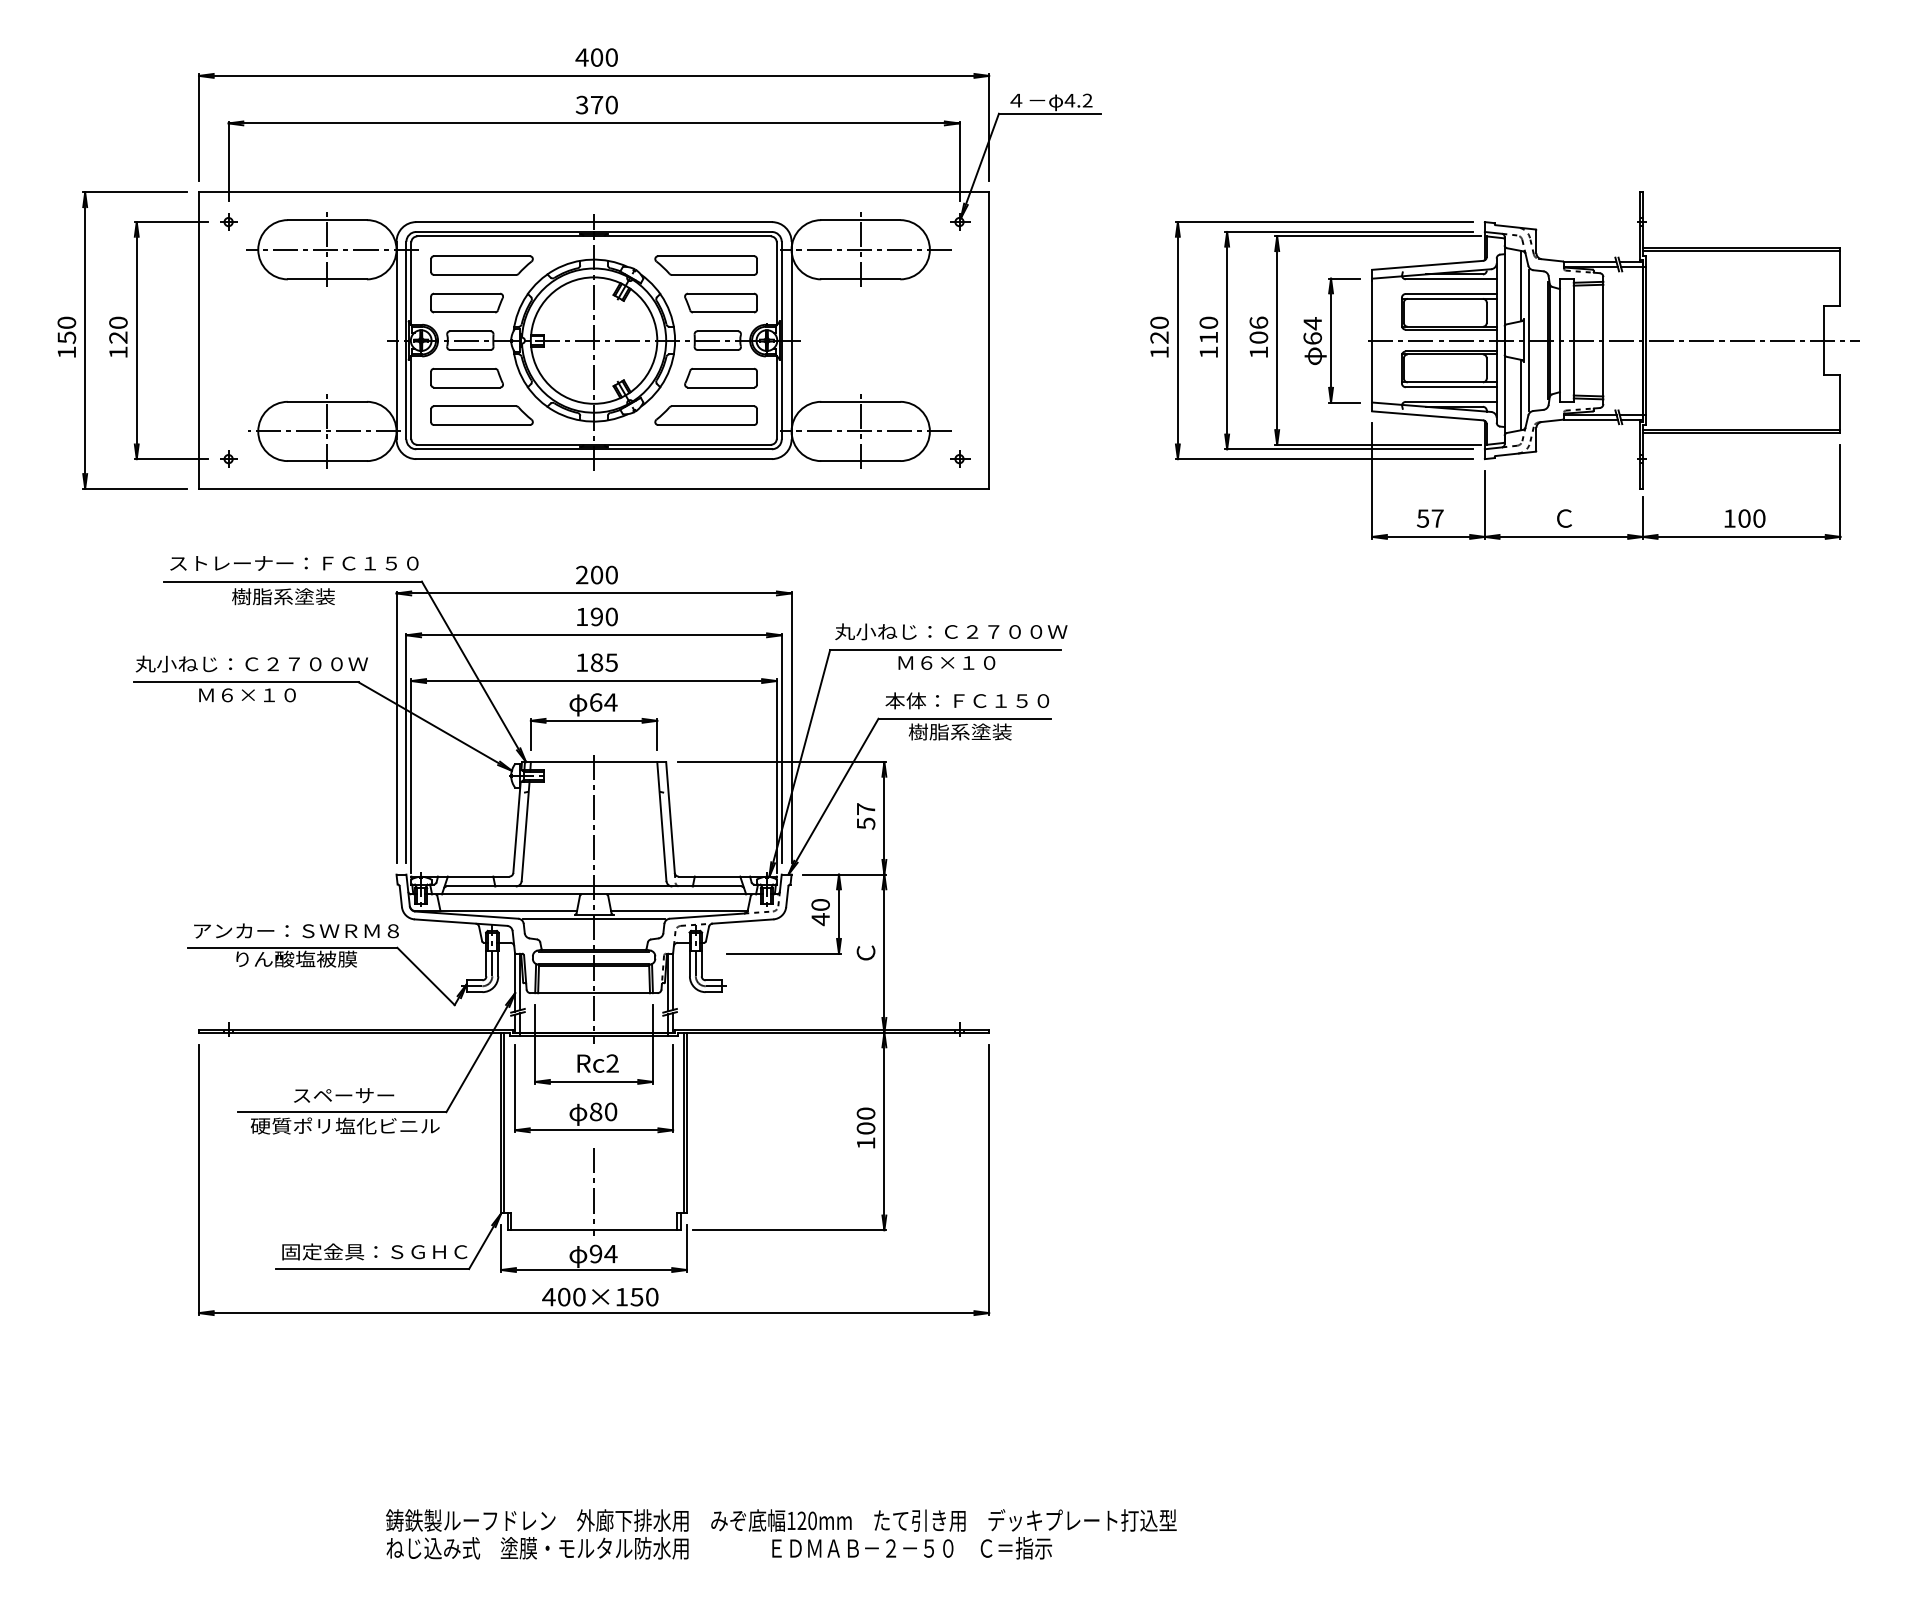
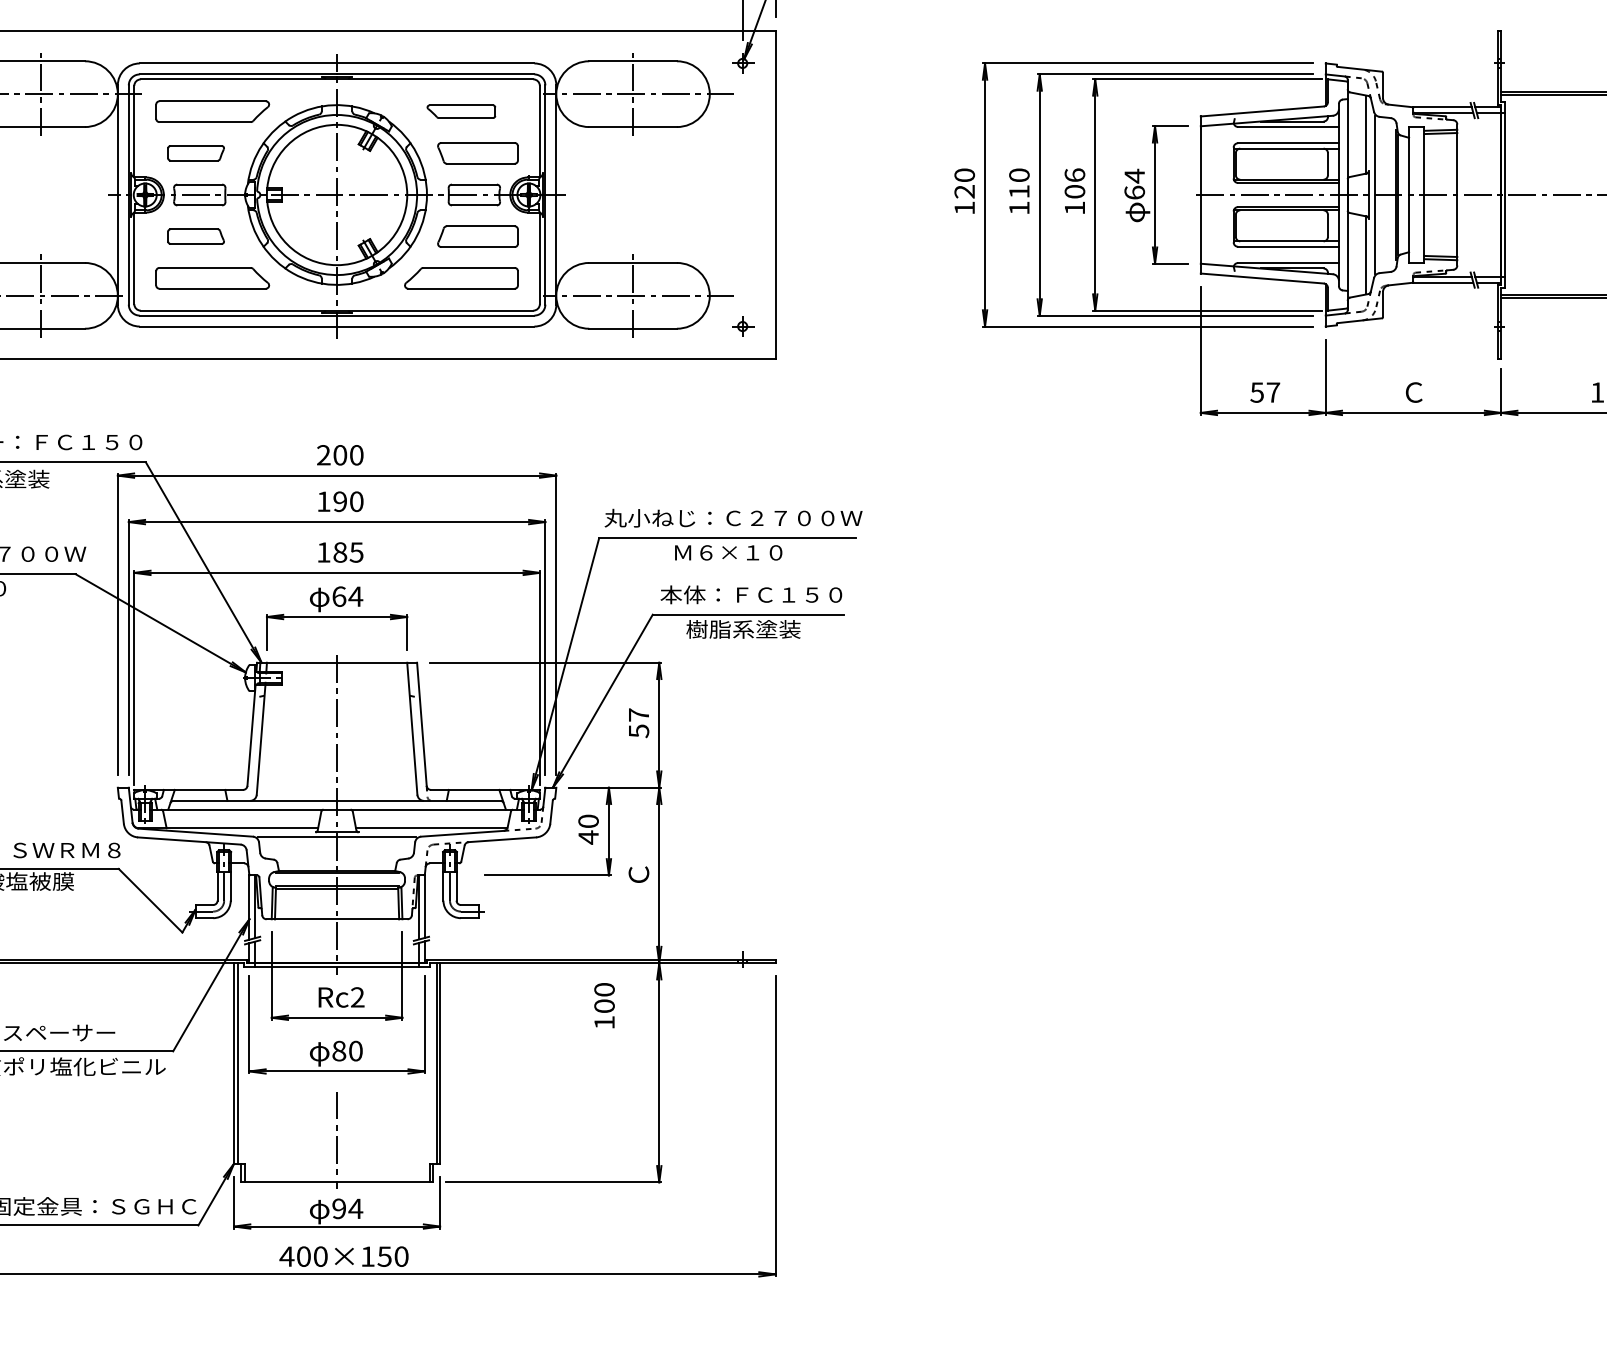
part: (705, 265) -> (460, 111), size x0.6
part: (466, 302) -> (195, 152), size x0.7
part: (466, 377) -> (195, 235), size x0.7
text: (865, 1127) -> (603, 1005), moved

